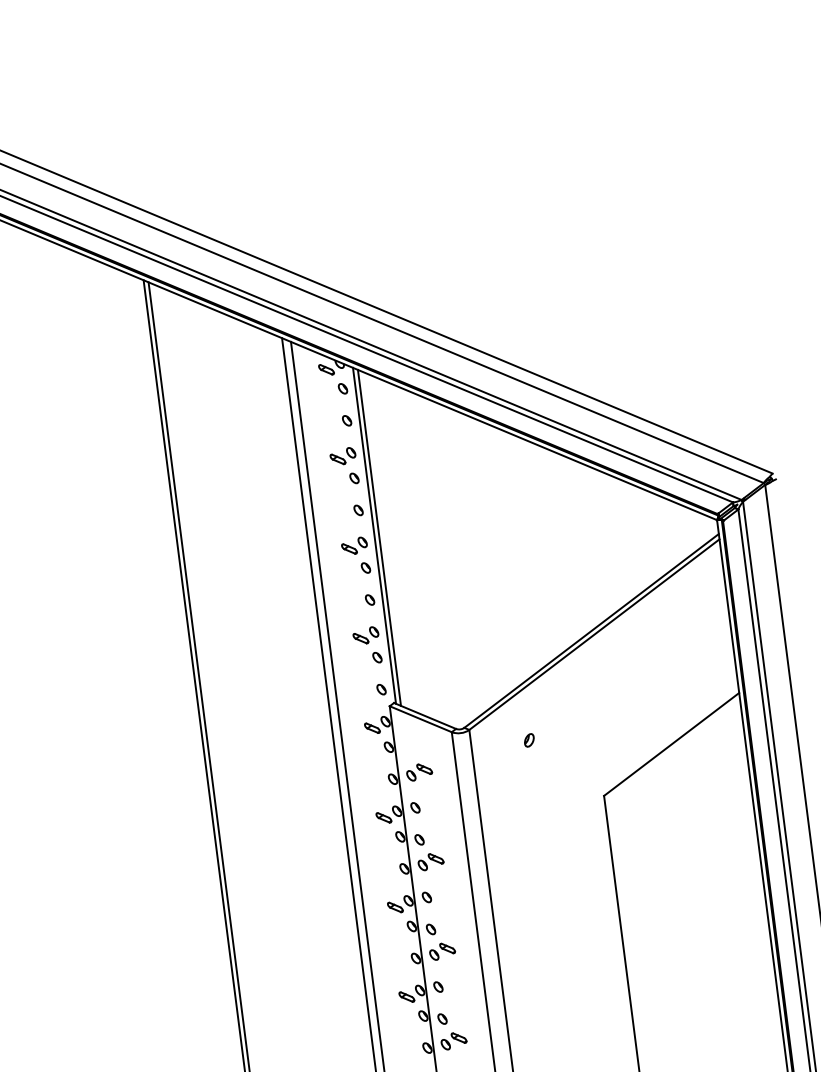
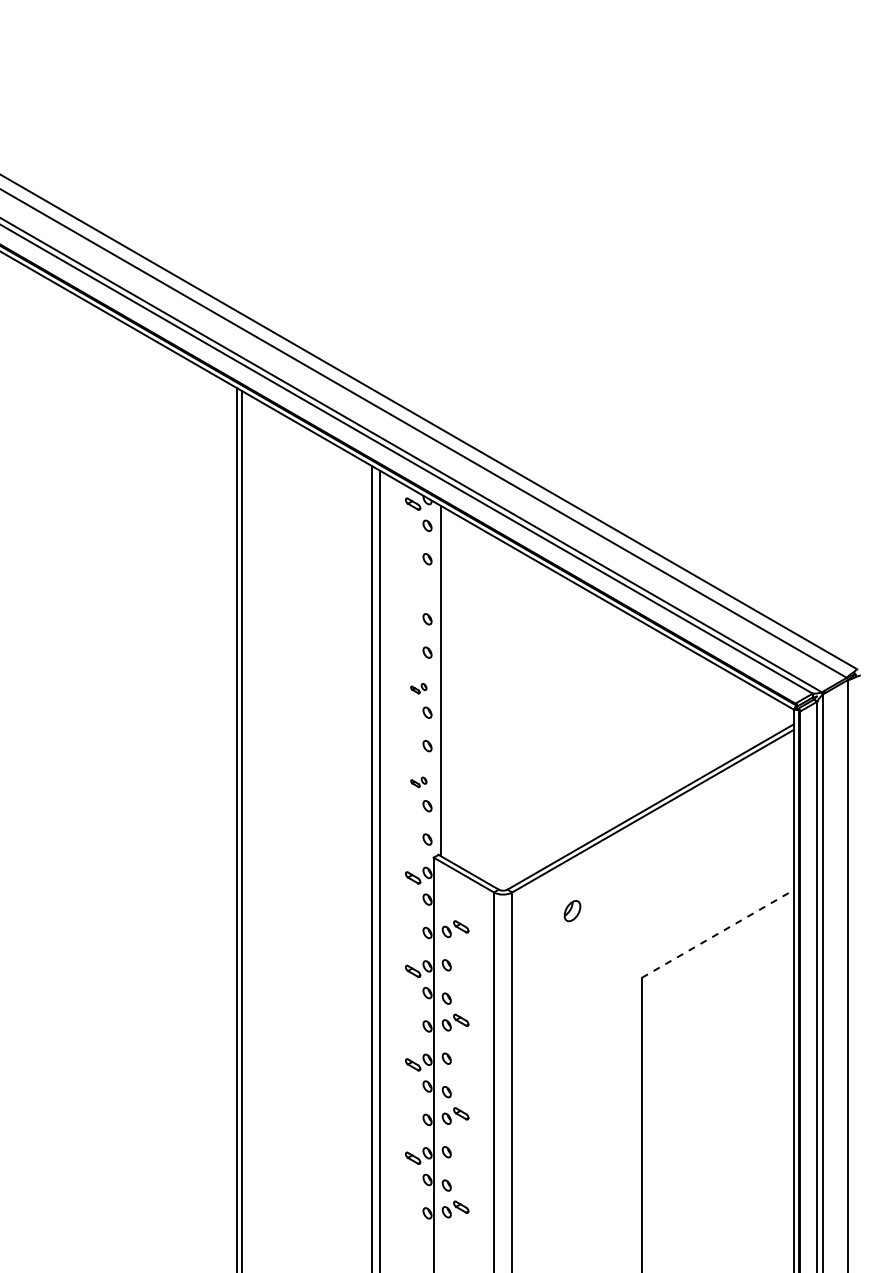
part: (342, 456) -> (418, 595), removed
line: (379, 537) -> (445, 683), removed
part: (354, 545) -> (418, 688), size x0.6
part: (365, 636) -> (418, 782), size x0.6
part: (529, 739) -> (572, 910), size x1.6
line: (671, 744) -> (717, 933), solid -> dashed

